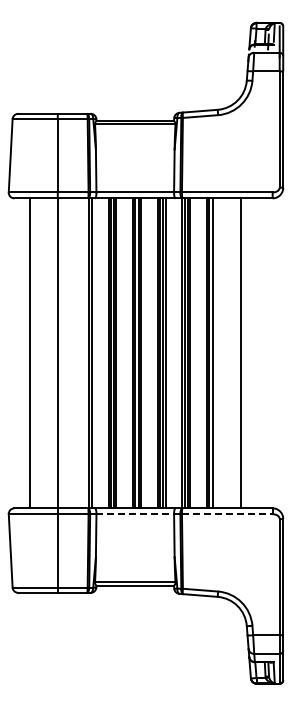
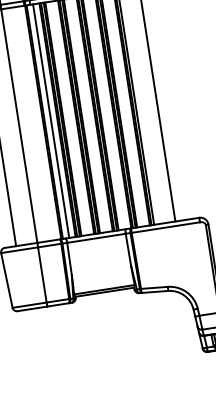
line: (100, 353) -> (51, 121), added
line: (135, 514) -> (96, 238), dashed -> solid
line: (227, 514) -> (166, 227), dashed -> solid

